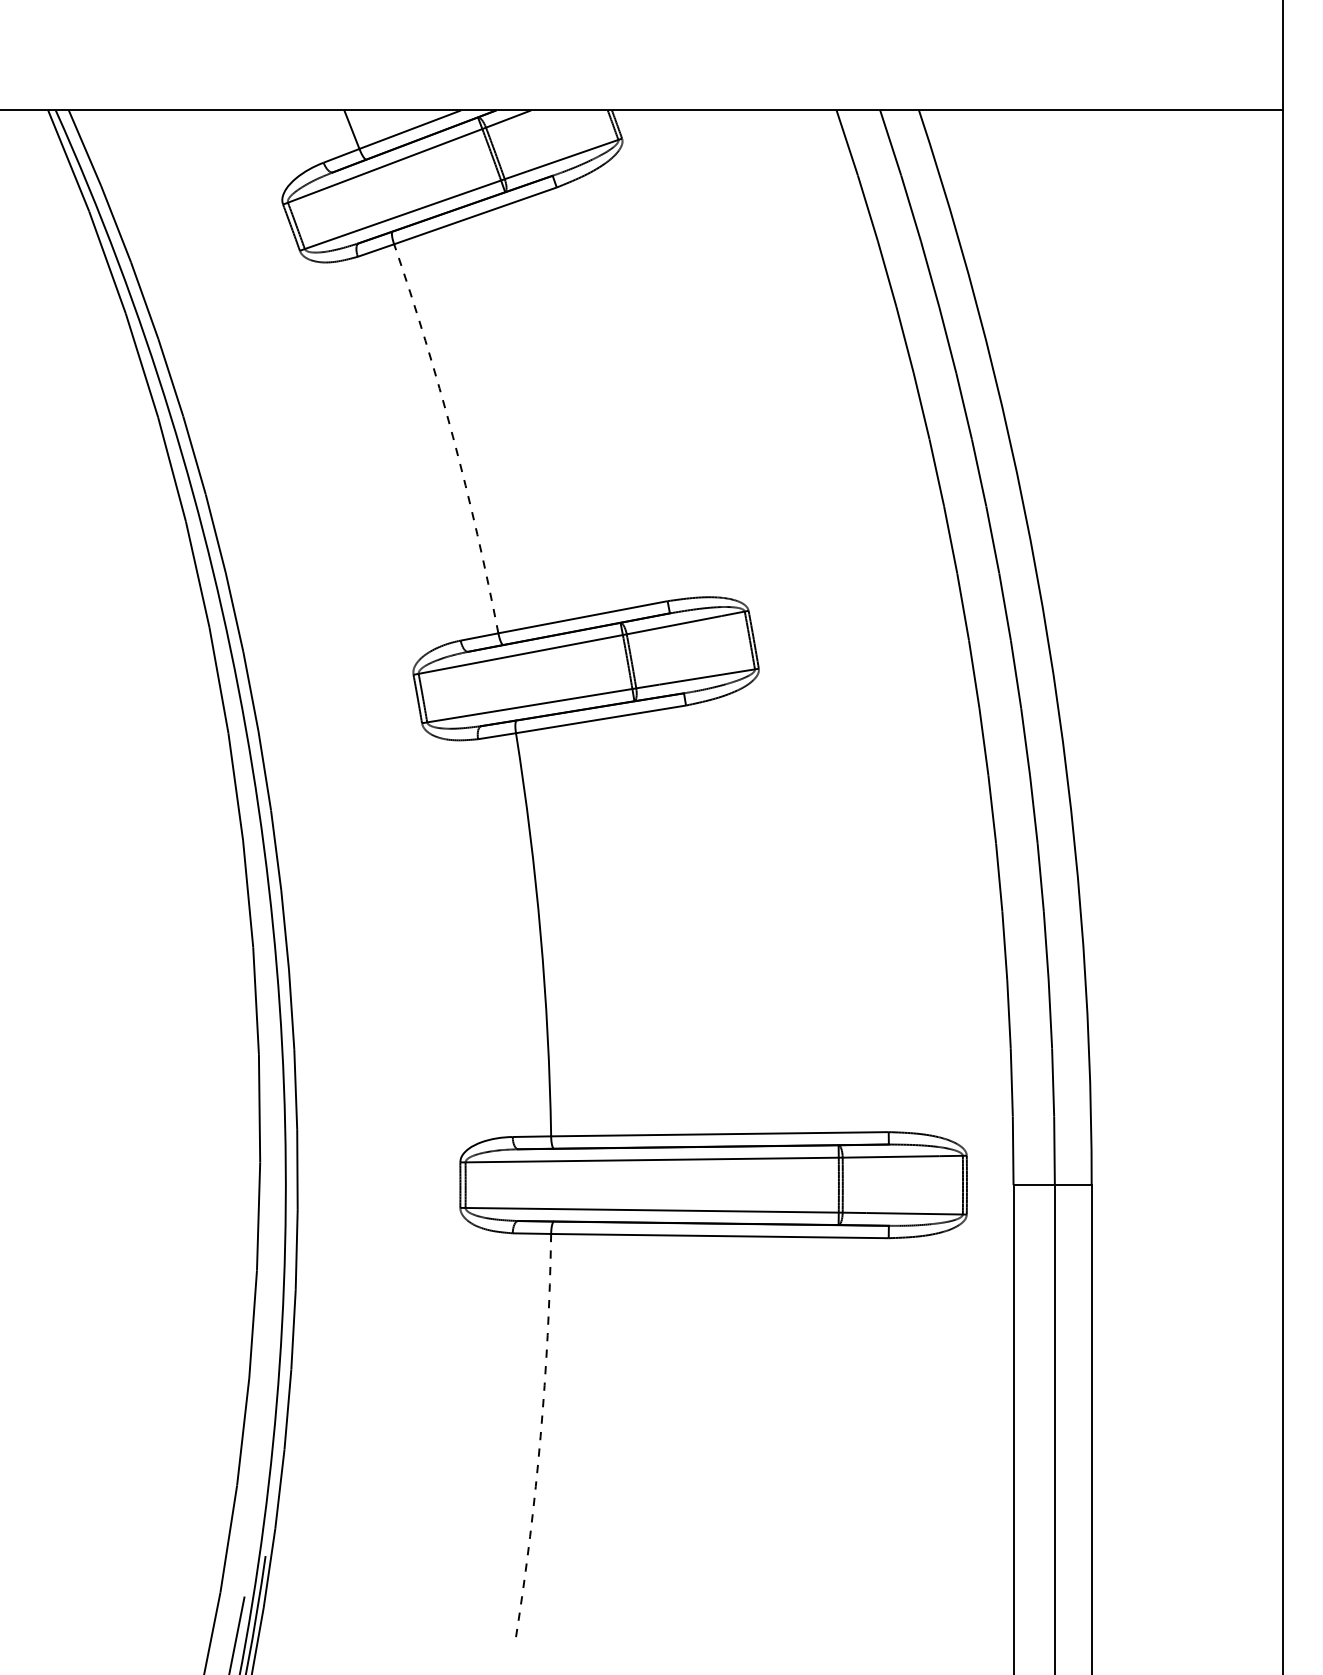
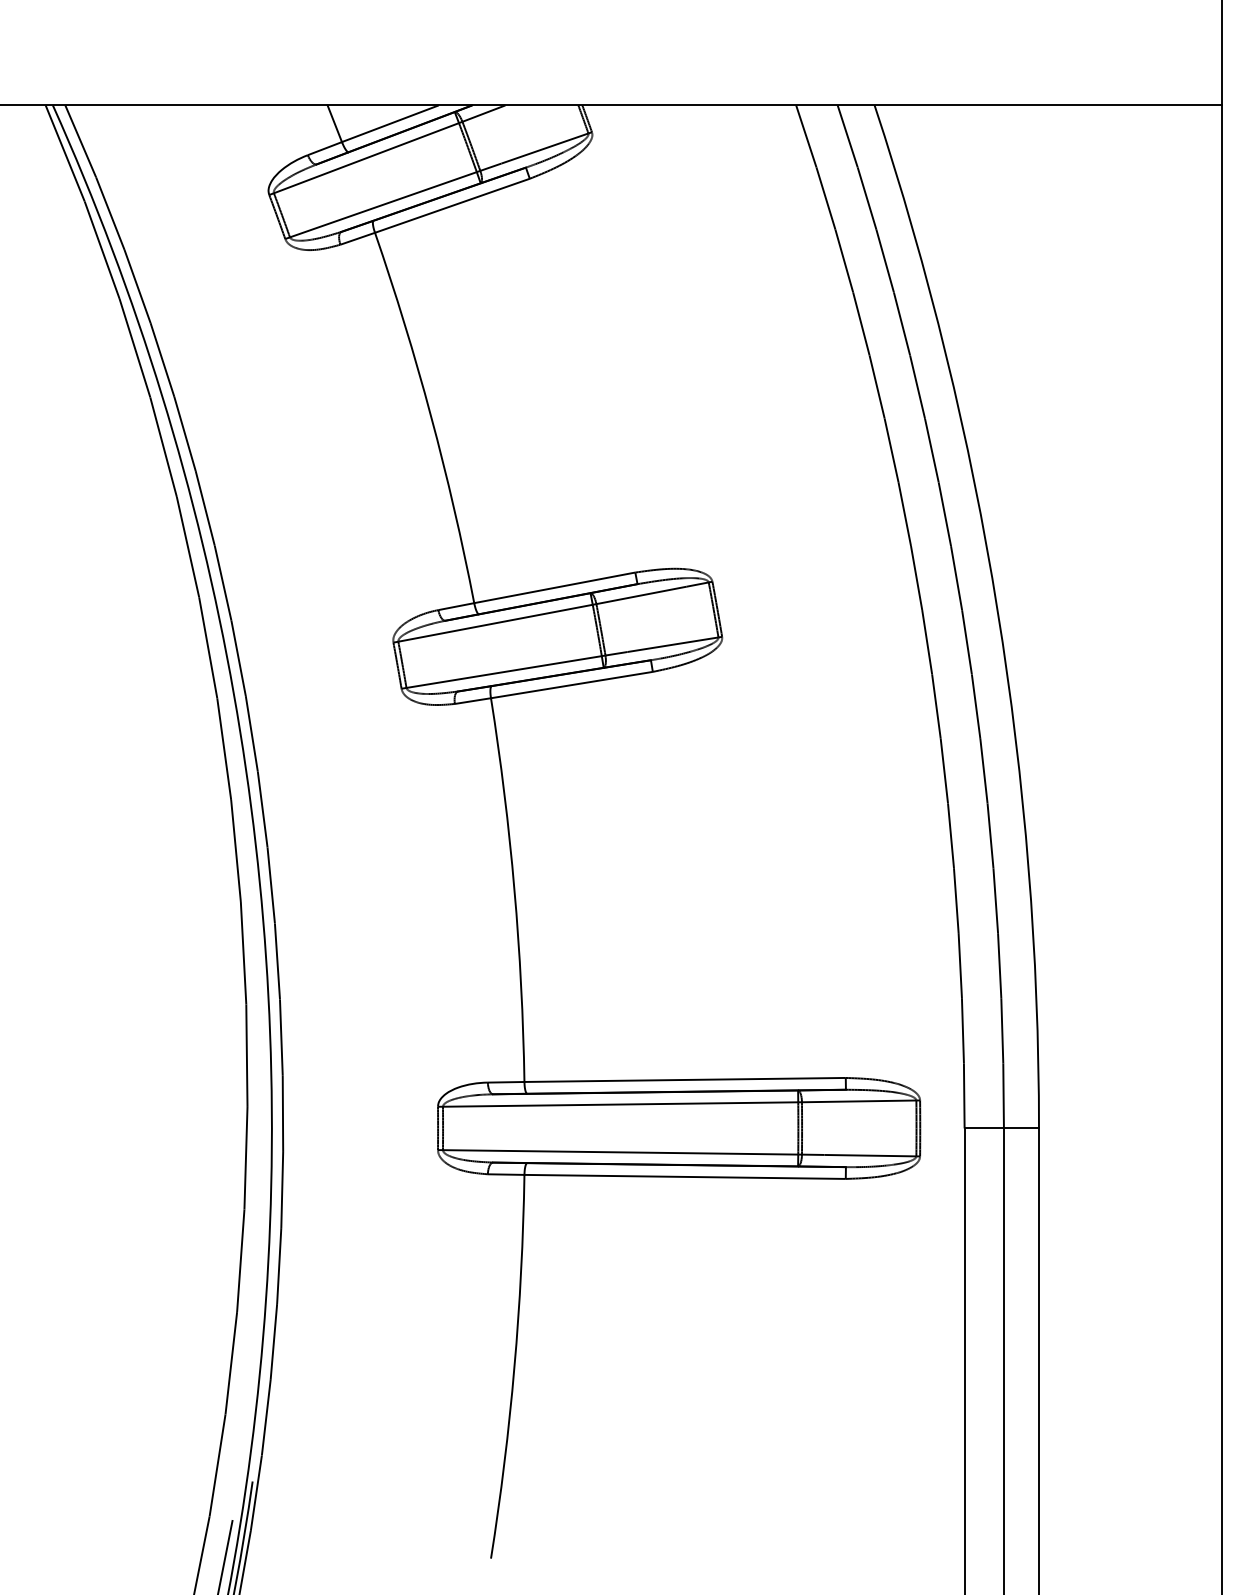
arc: (453, 436) -> (431, 415), dashed -> solid
arc: (540, 1436) -> (514, 1367), dashed -> solid

